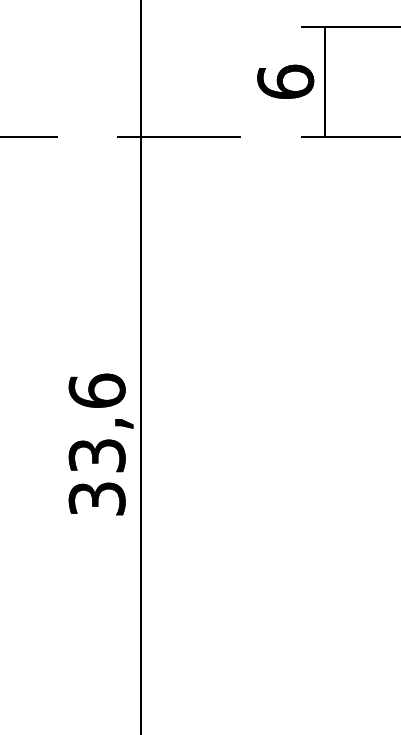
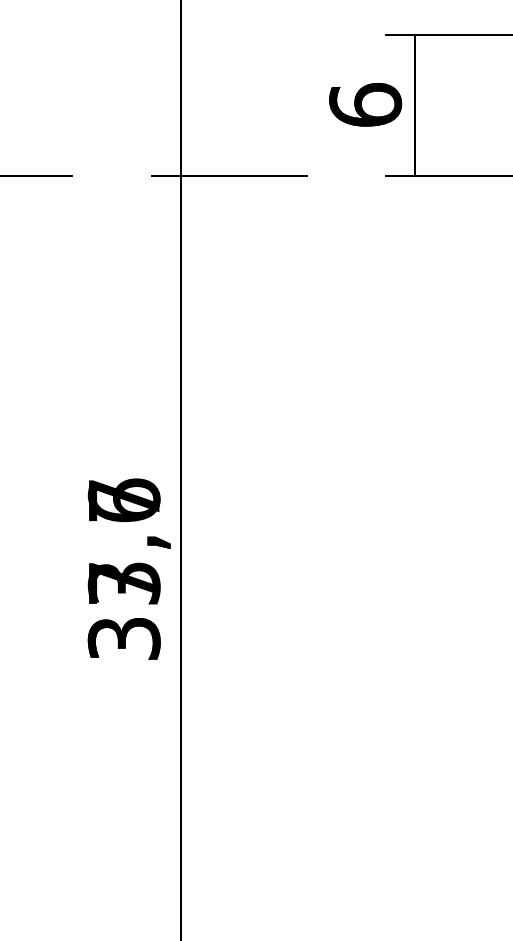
text: (96, 422) -> (123, 541), 33,6 -> 37,7

